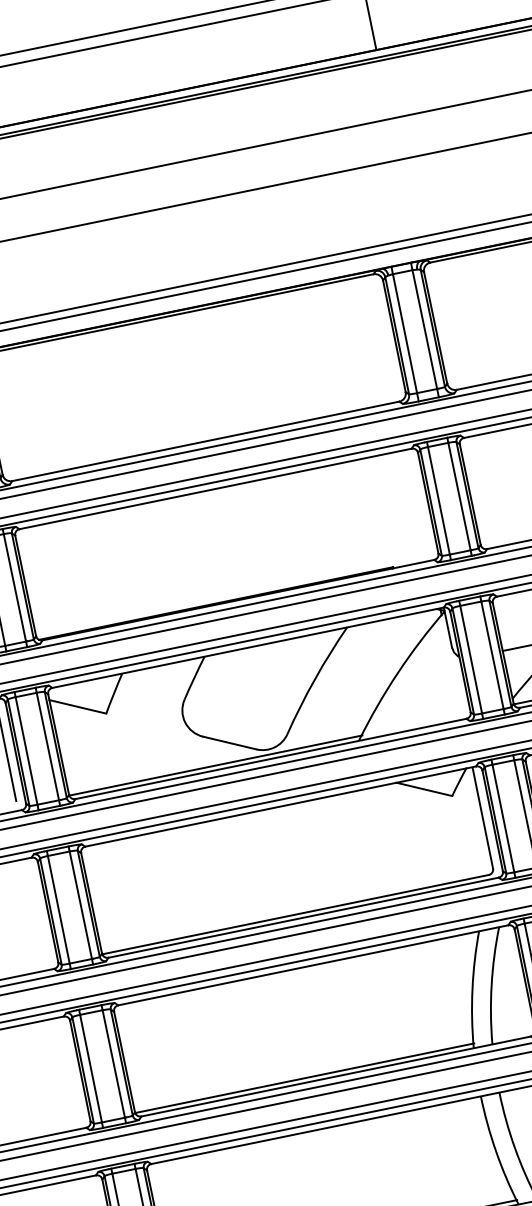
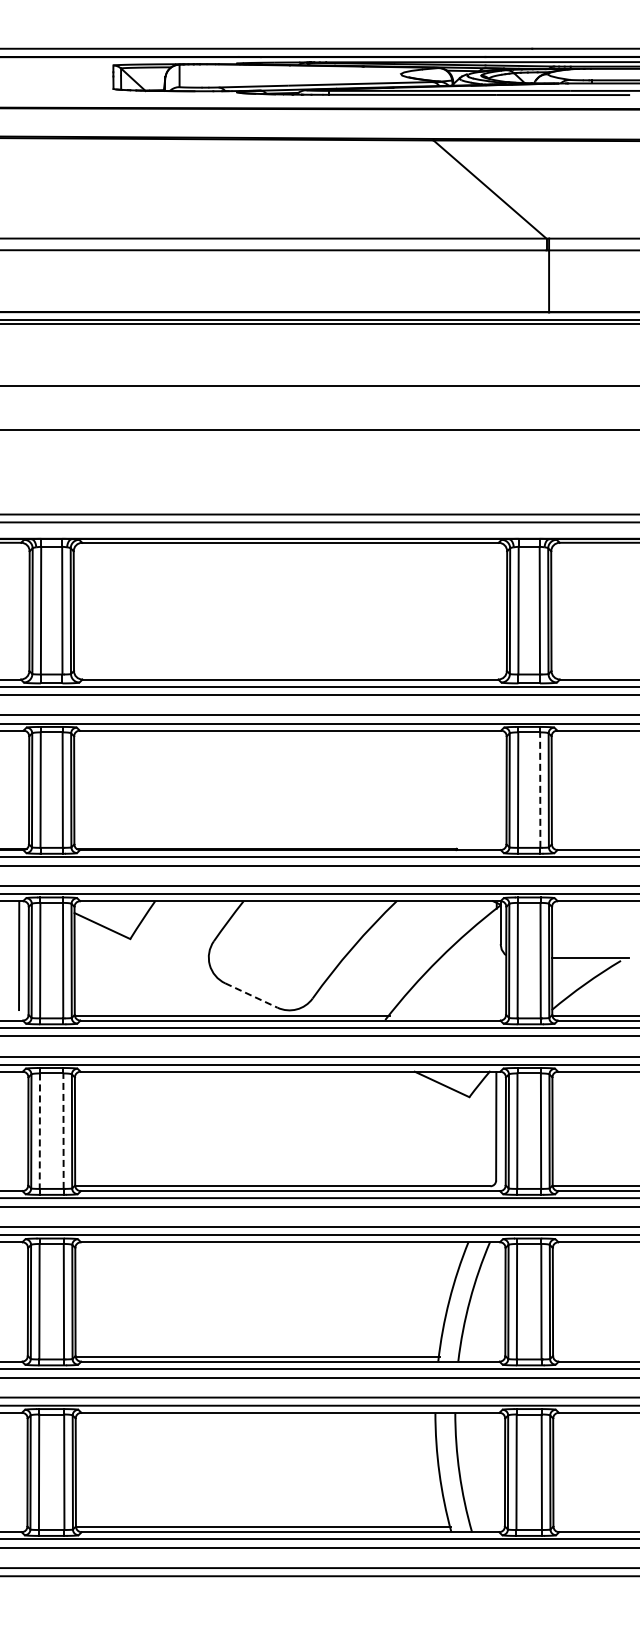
line: (459, 496) -> (540, 790), solid -> dashed
line: (229, 743) -> (251, 995), solid -> dashed
line: (80, 905) -> (63, 1131), solid -> dashed
line: (58, 910) -> (39, 1131), solid -> dashed

